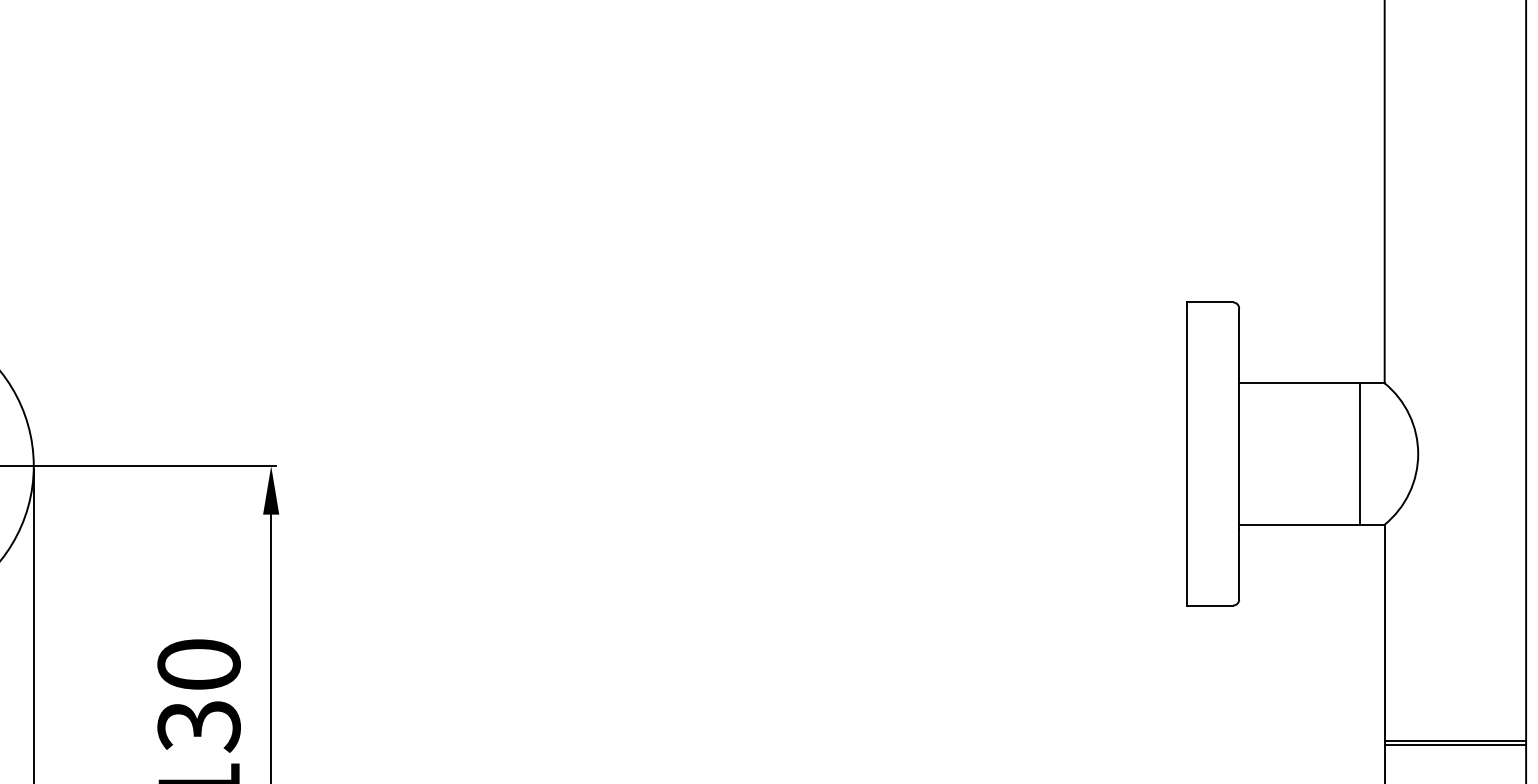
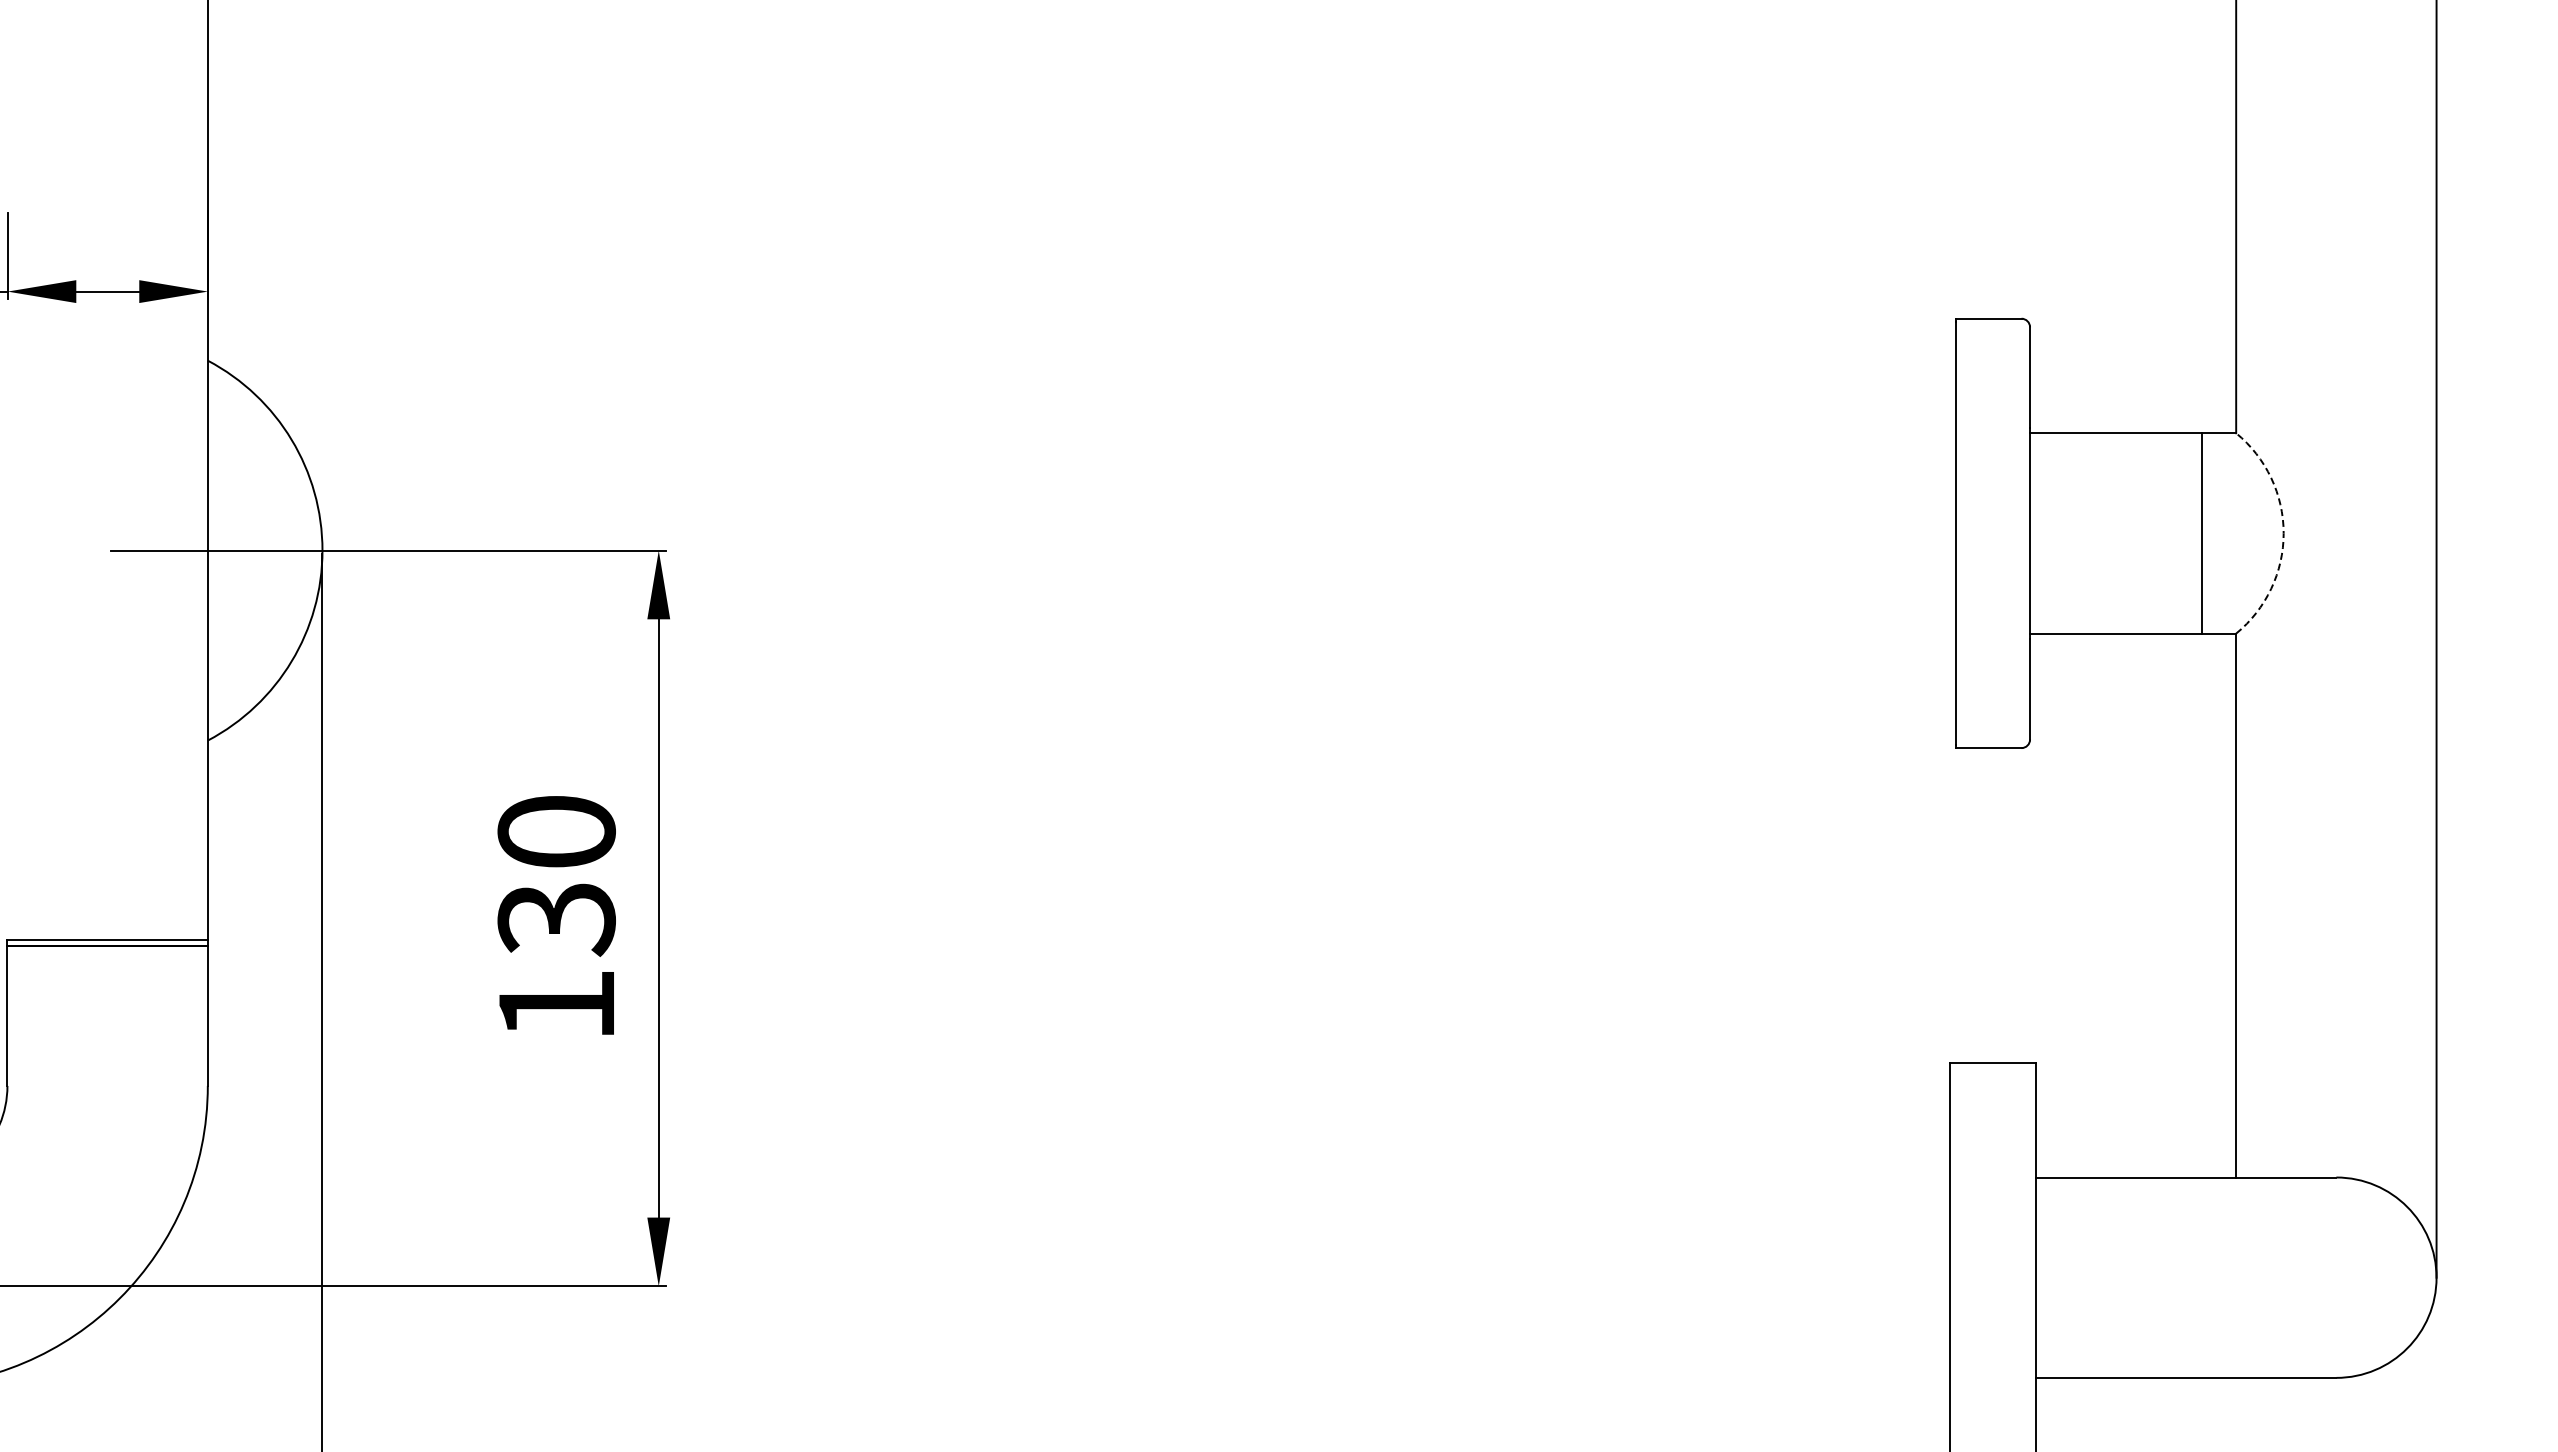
arc: (1418, 454) -> (2283, 533), solid -> dashed
line: (1455, 740) -> (2336, 939), removed
line: (1455, 744) -> (2336, 945), removed

